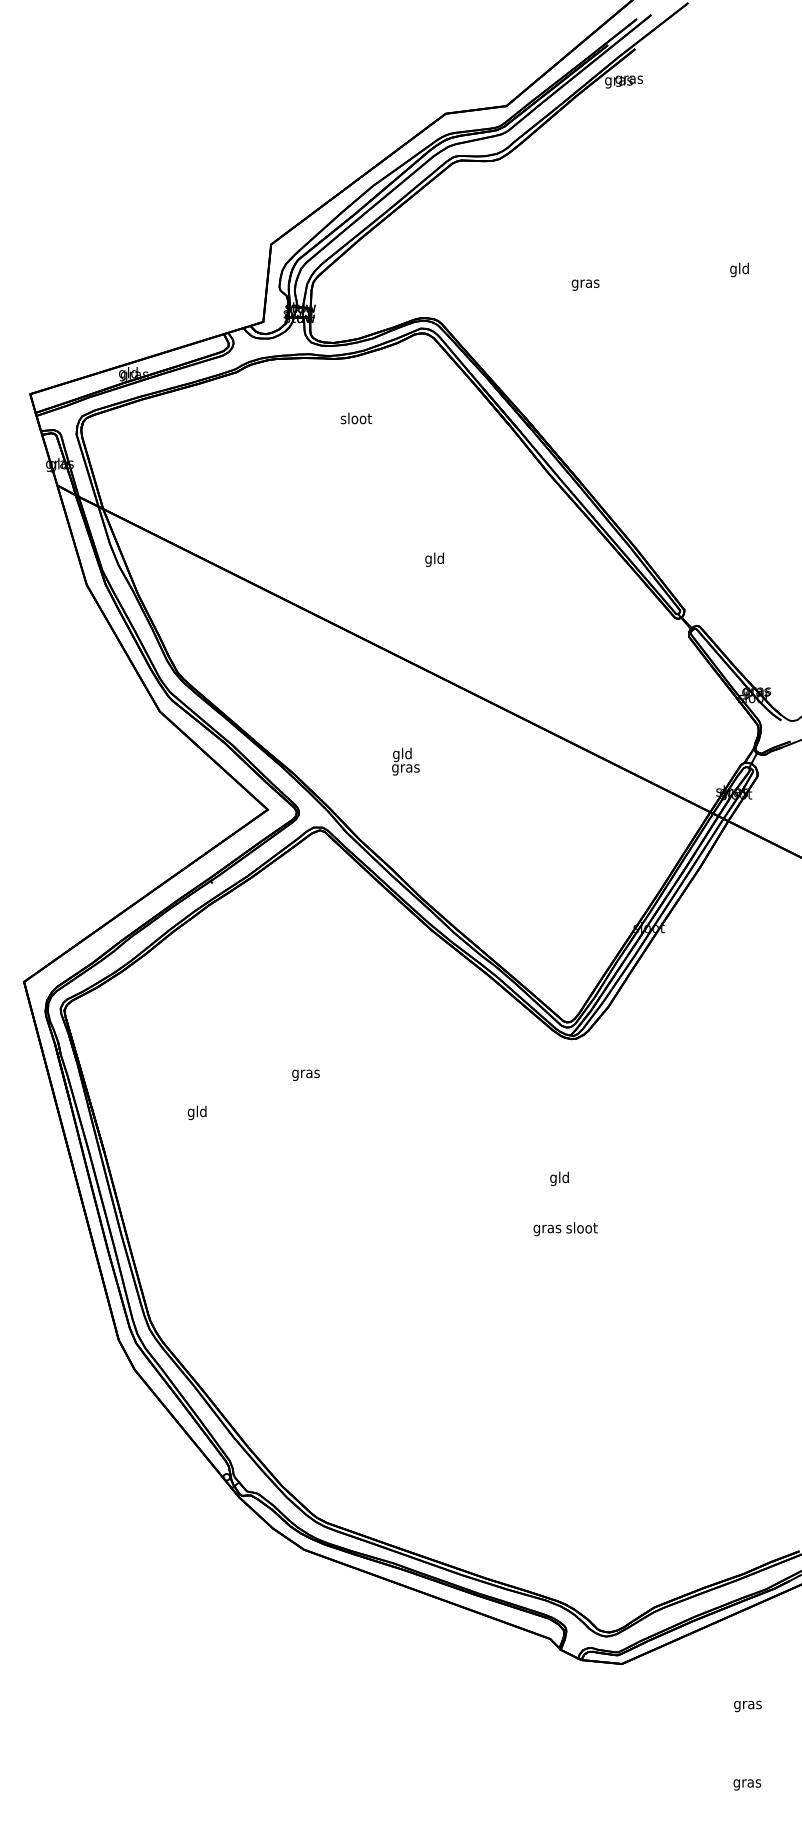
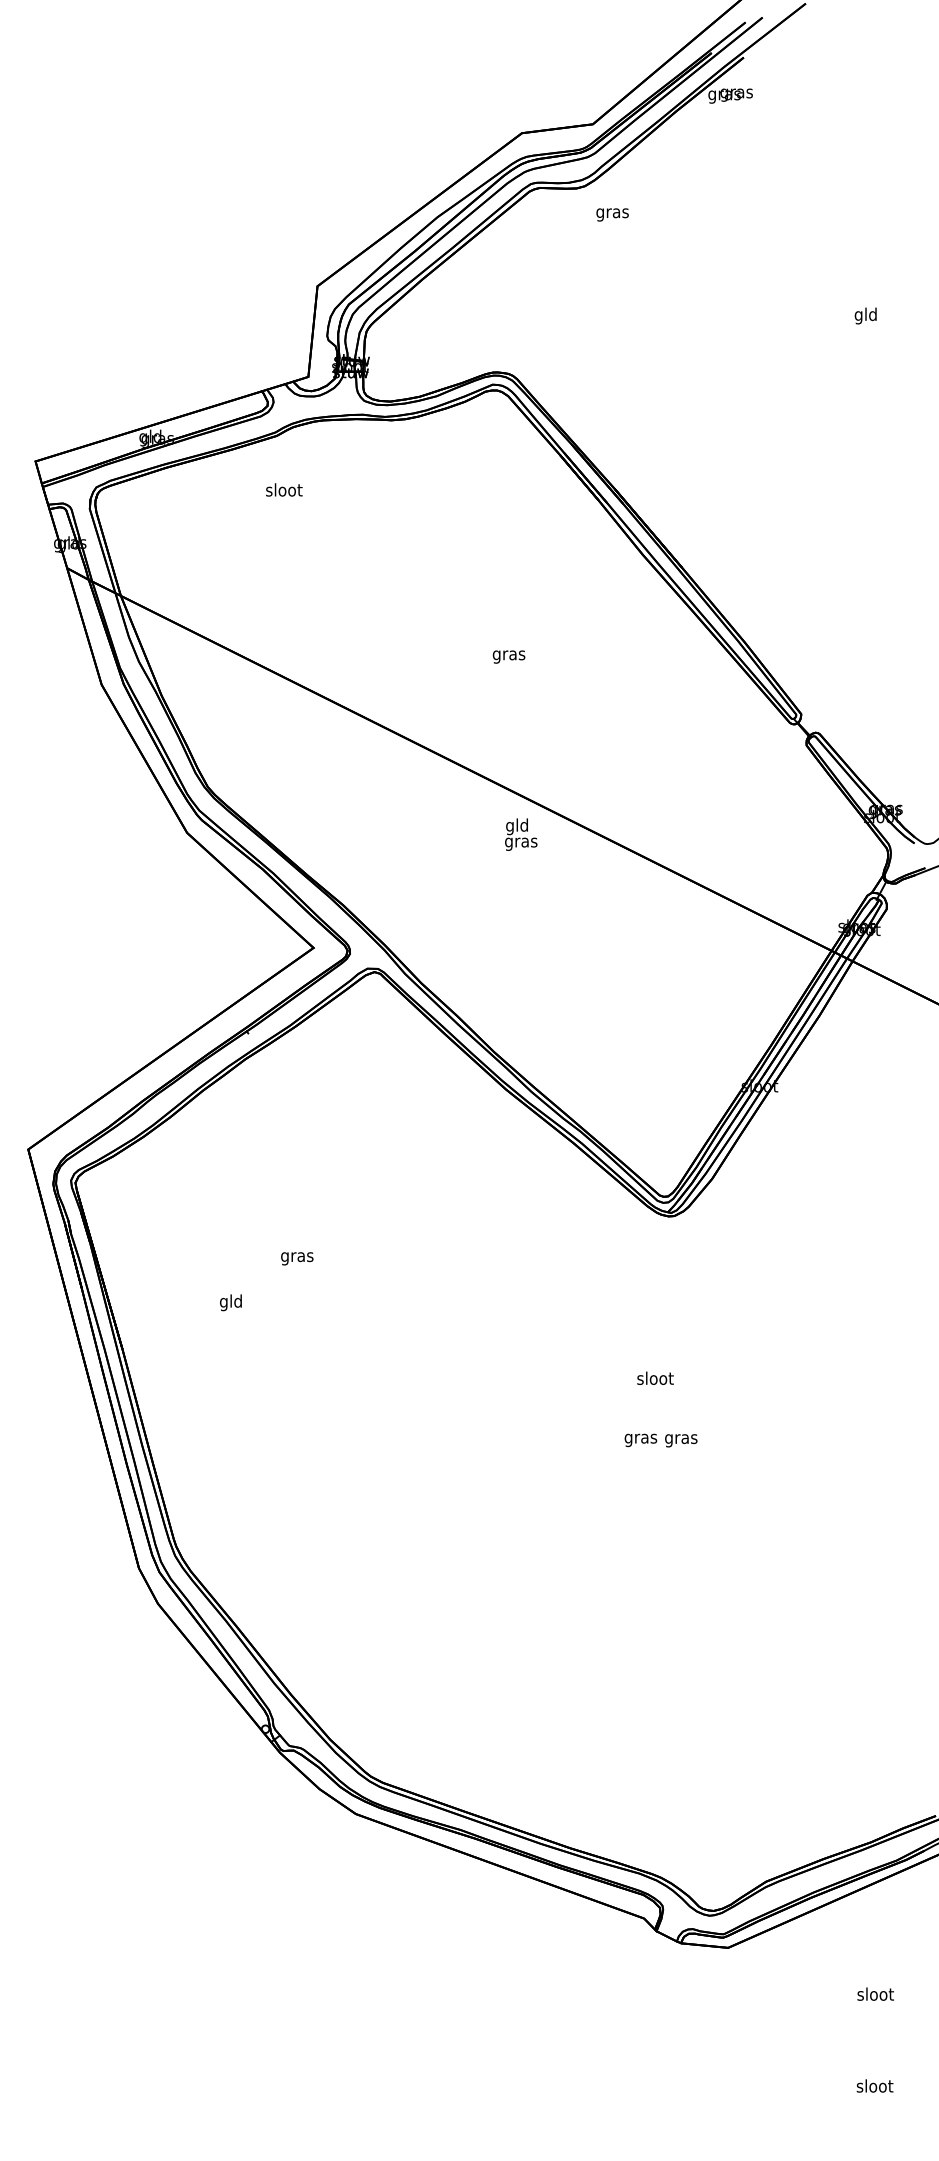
text: (585, 284) -> (612, 214), moved
text: (356, 418) -> (284, 489), moved
text: (434, 559) -> (508, 655), gld -> gras
text: (406, 761) -> (521, 834), moved
text: (306, 1075) -> (297, 1258), moved
text: (559, 1178) -> (655, 1379), gld -> sloot
text: (582, 1228) -> (681, 1438), sloot -> gras
text: (747, 1704) -> (875, 1995), gras -> sloot
text: (746, 1783) -> (874, 2087), gras -> sloot

